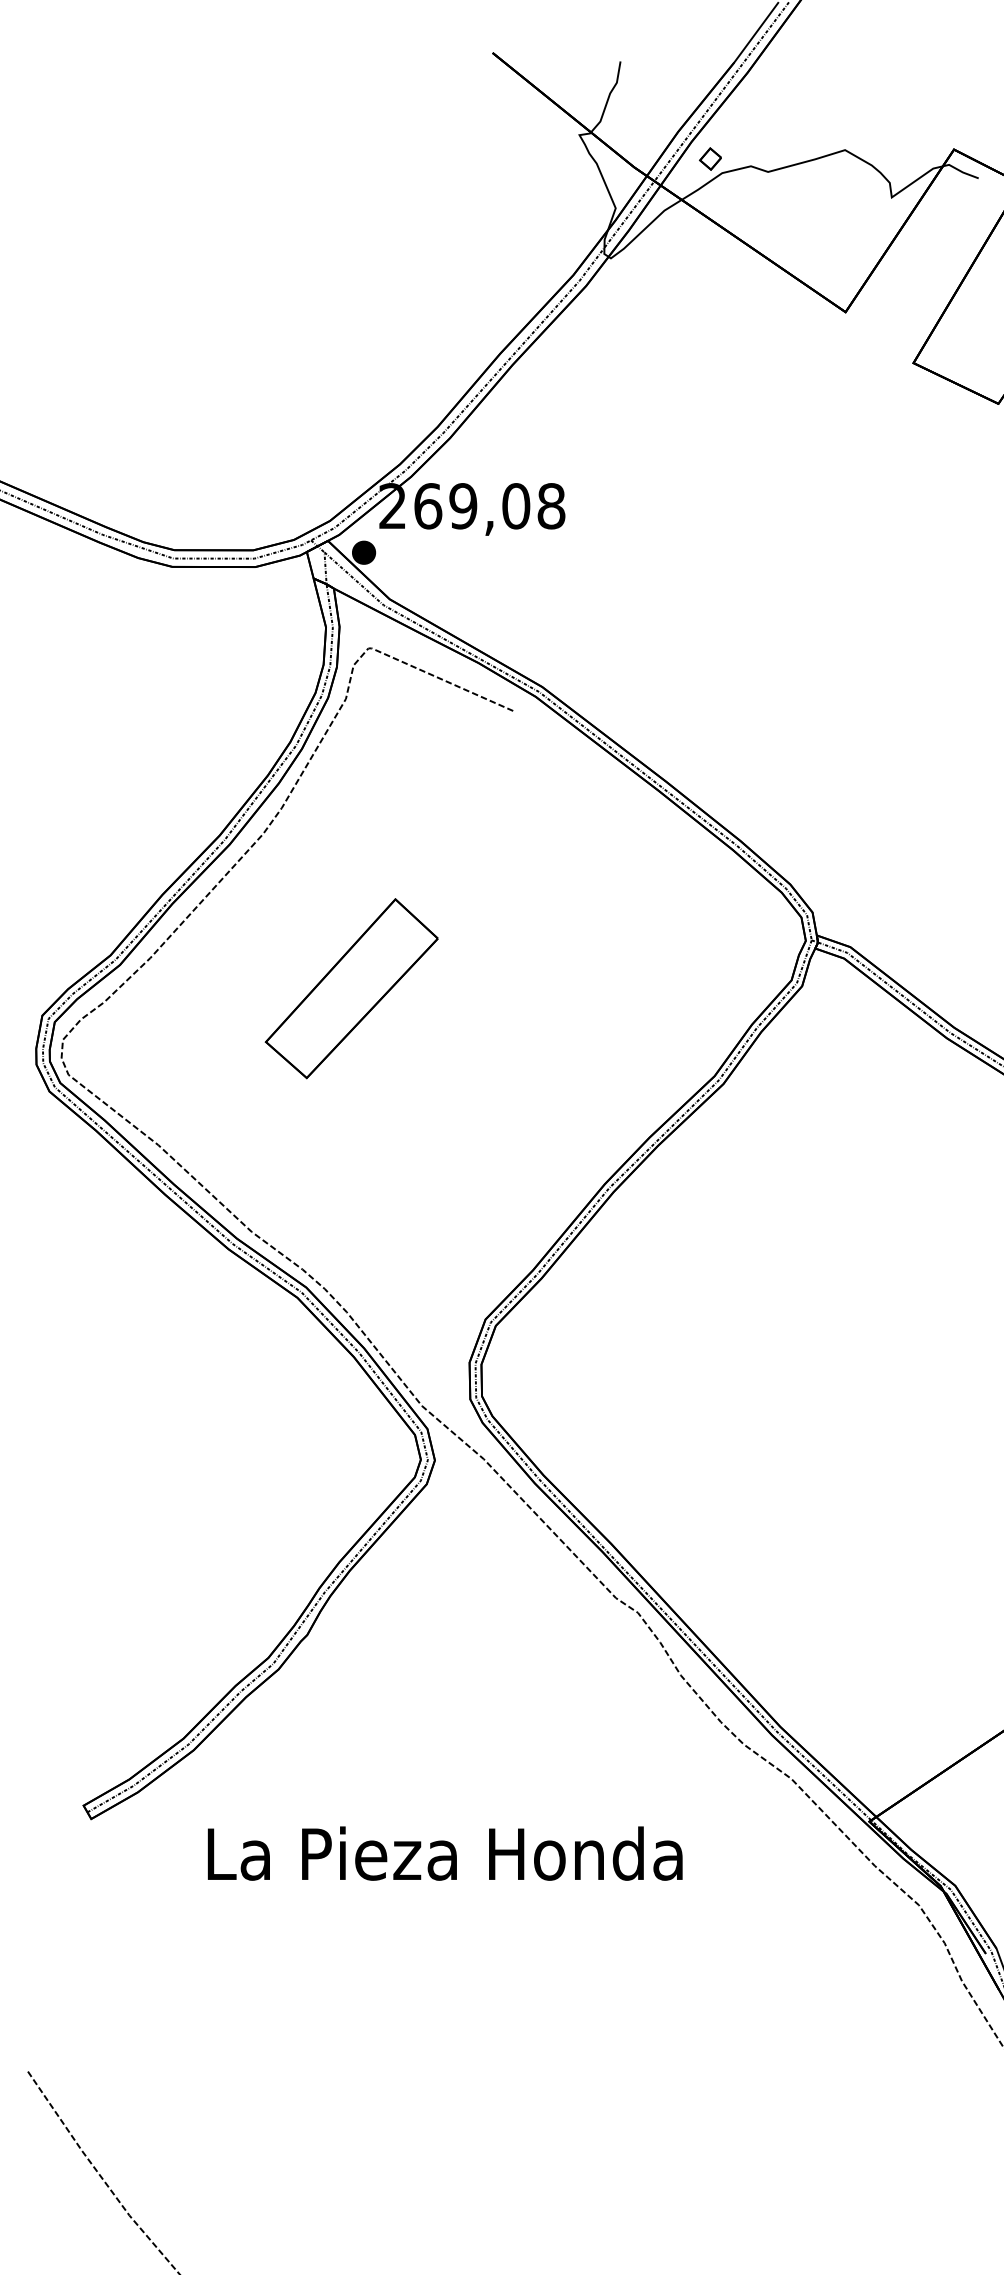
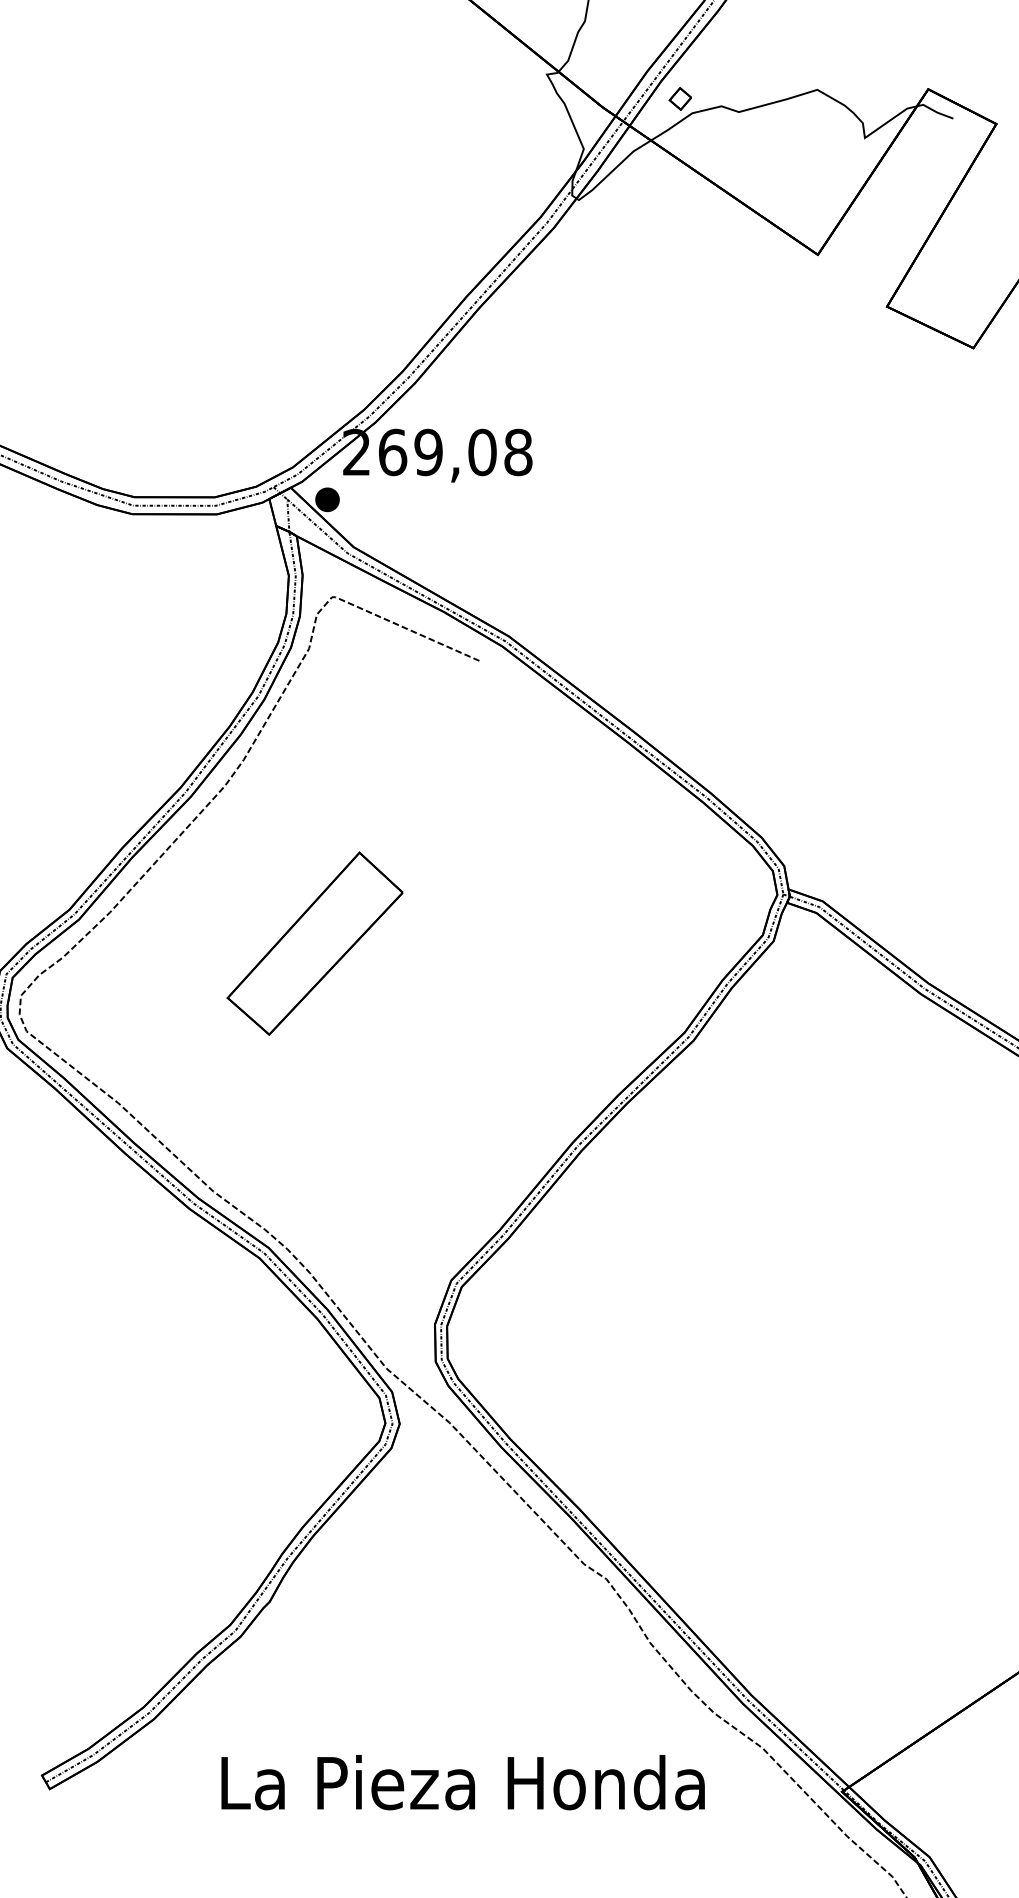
text: (444, 1853) -> (462, 1782), moved

